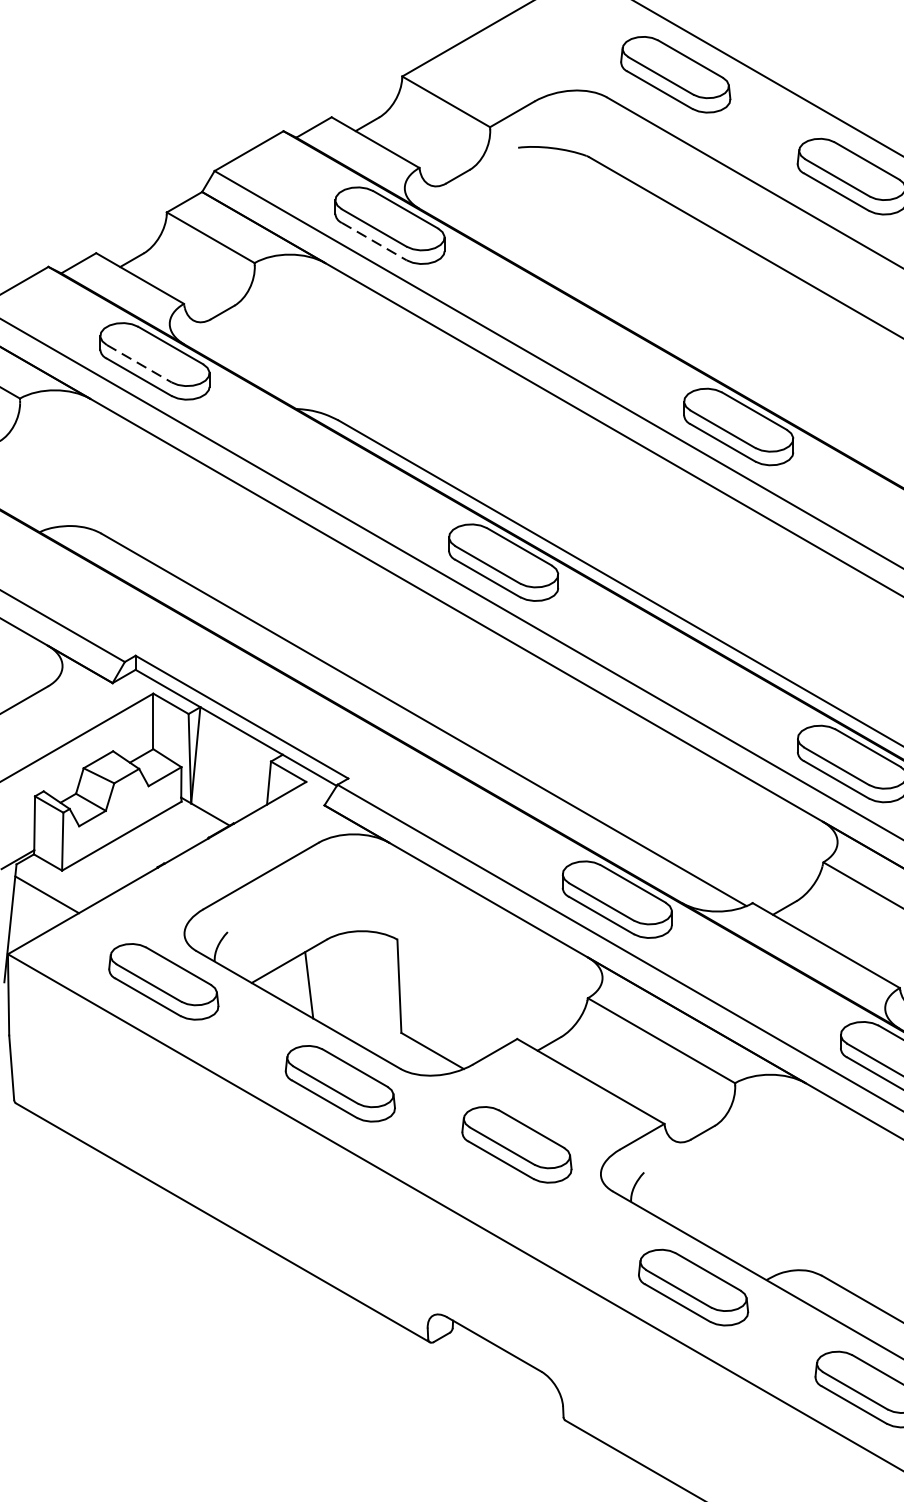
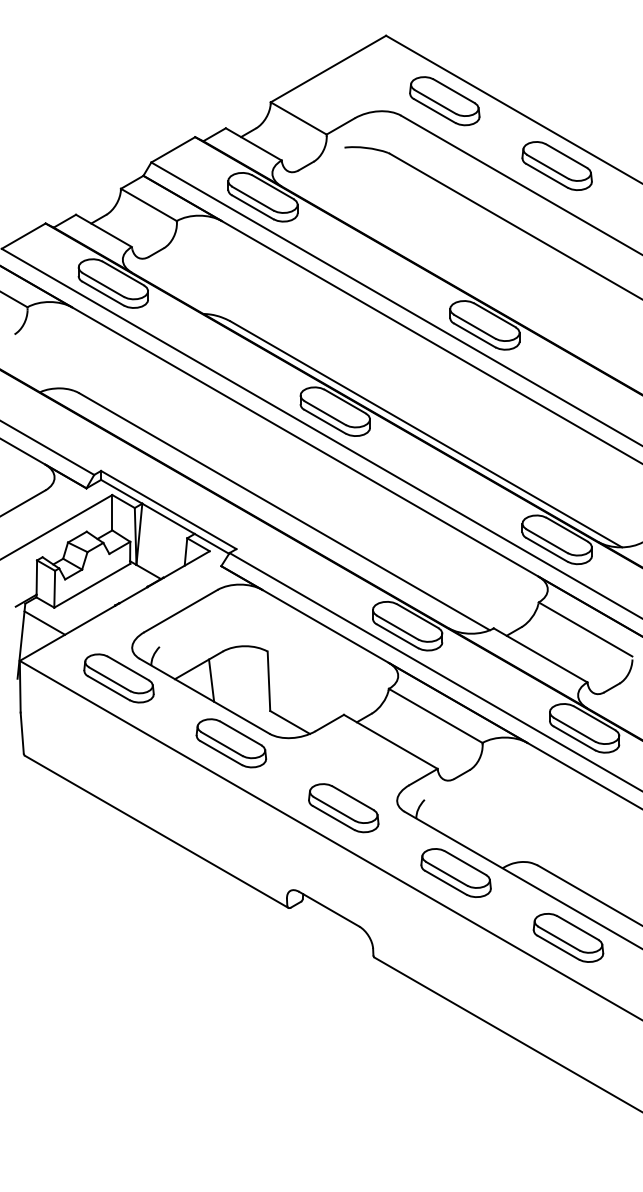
line: (373, 241) -> (252, 207), dashed -> solid
line: (139, 364) -> (103, 285), dashed -> solid
part: (516, 1145) -> (343, 808), moved

